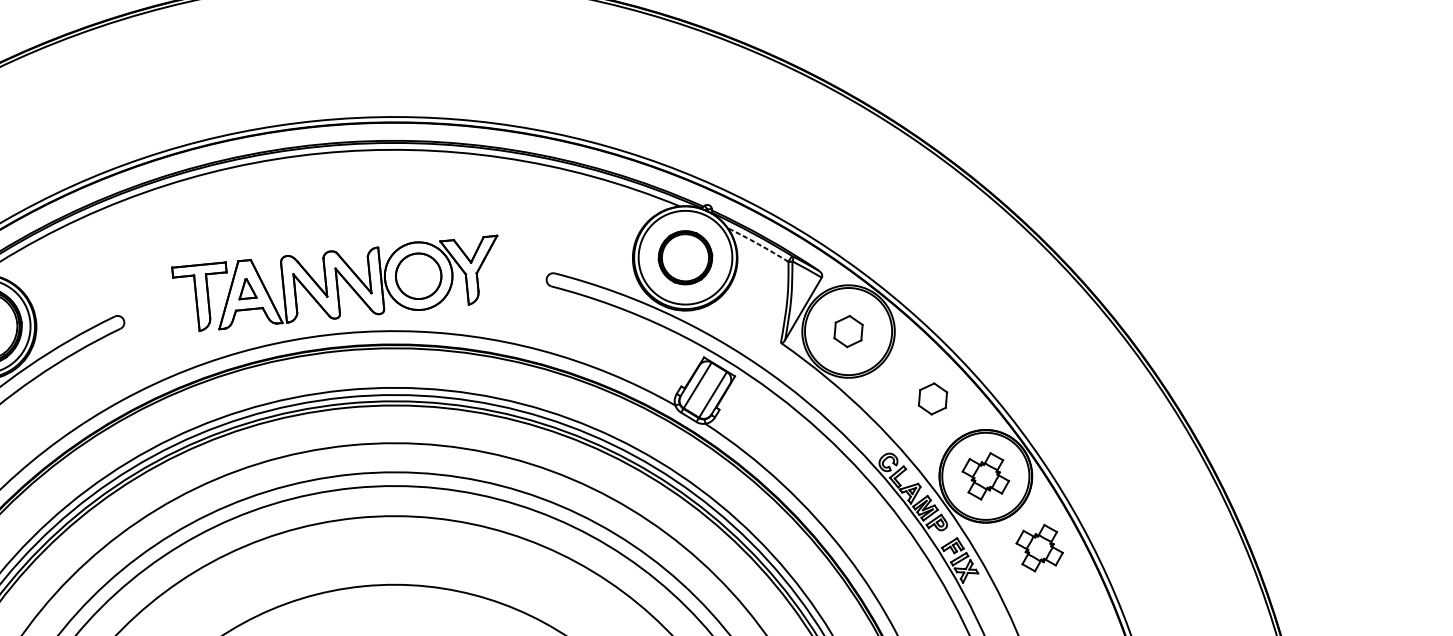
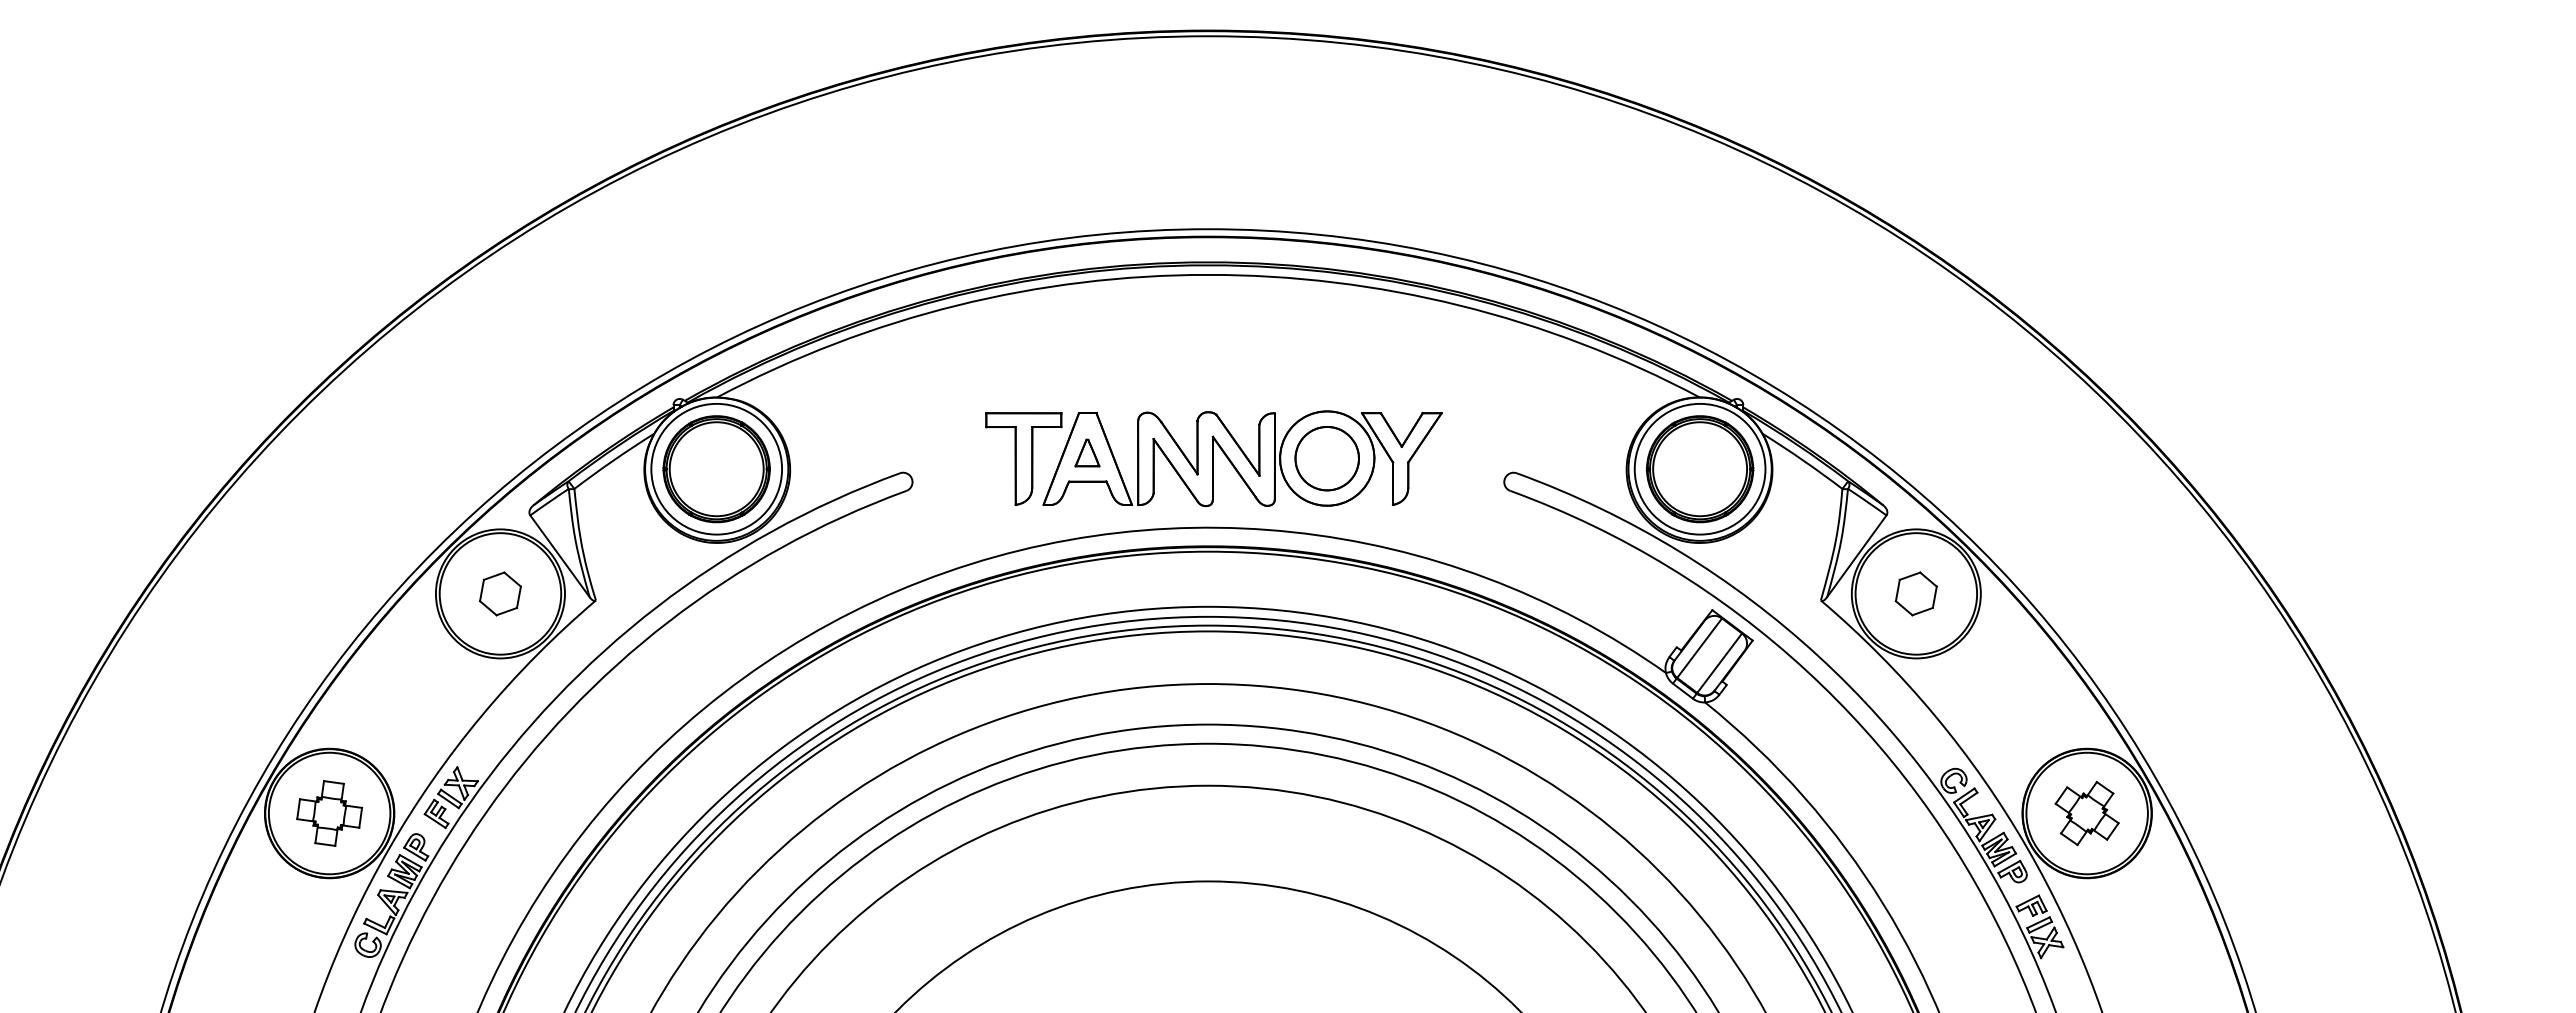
arc: (758, 244) -> (1803, 460), dashed -> solid
part: (685, 257) -> (1699, 469), size x1.43
part: (932, 398) -> (2023, 698), removed
part: (1039, 548) -> (2151, 920), removed

